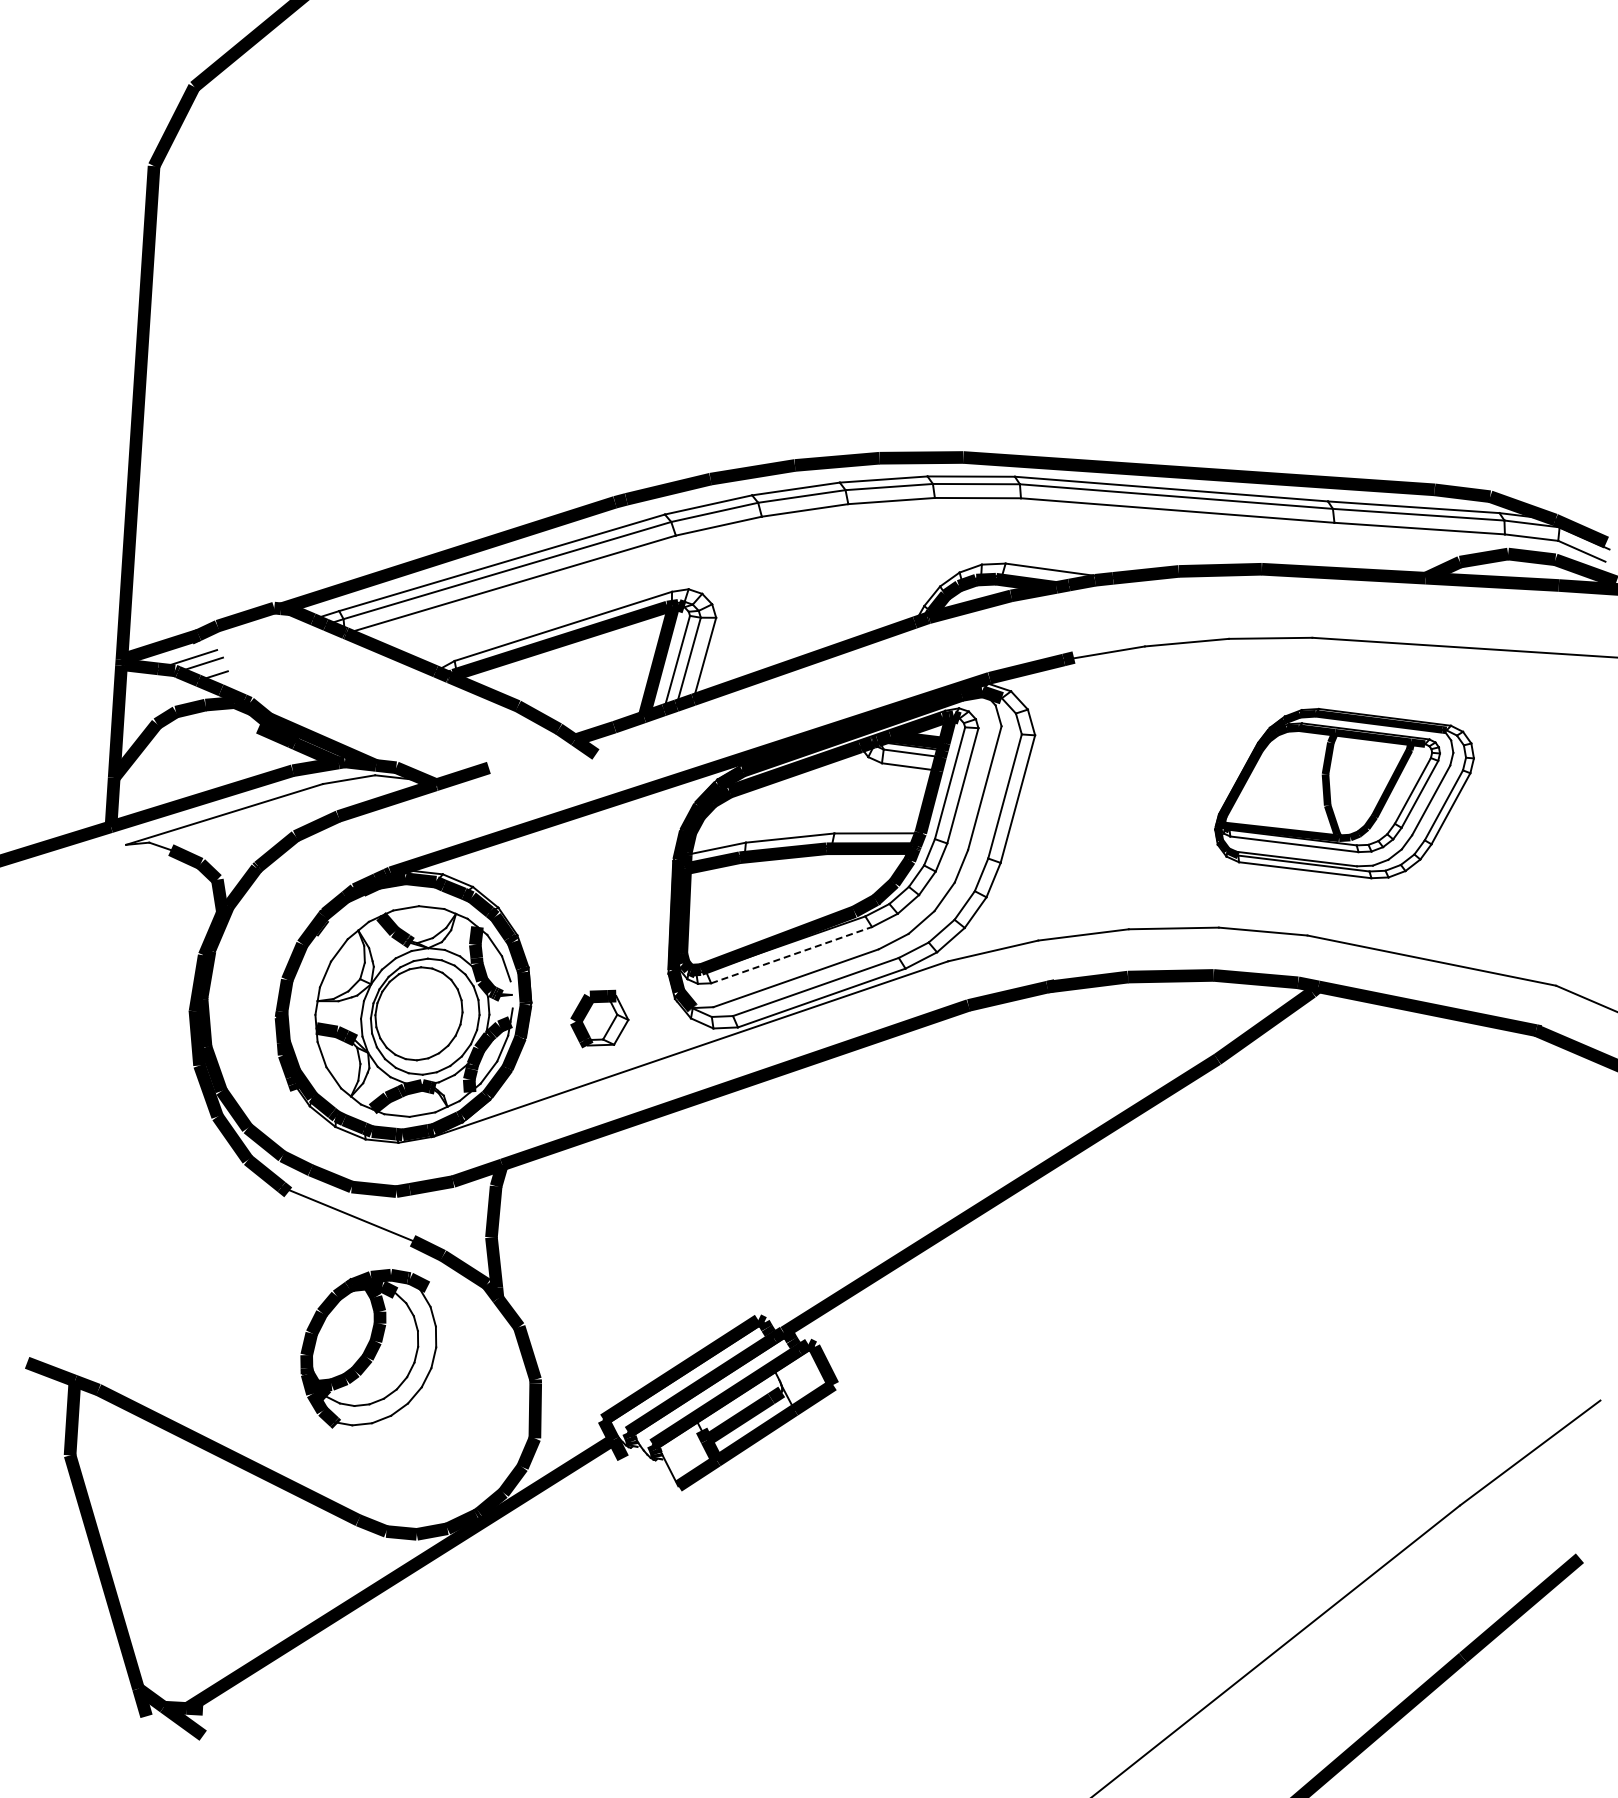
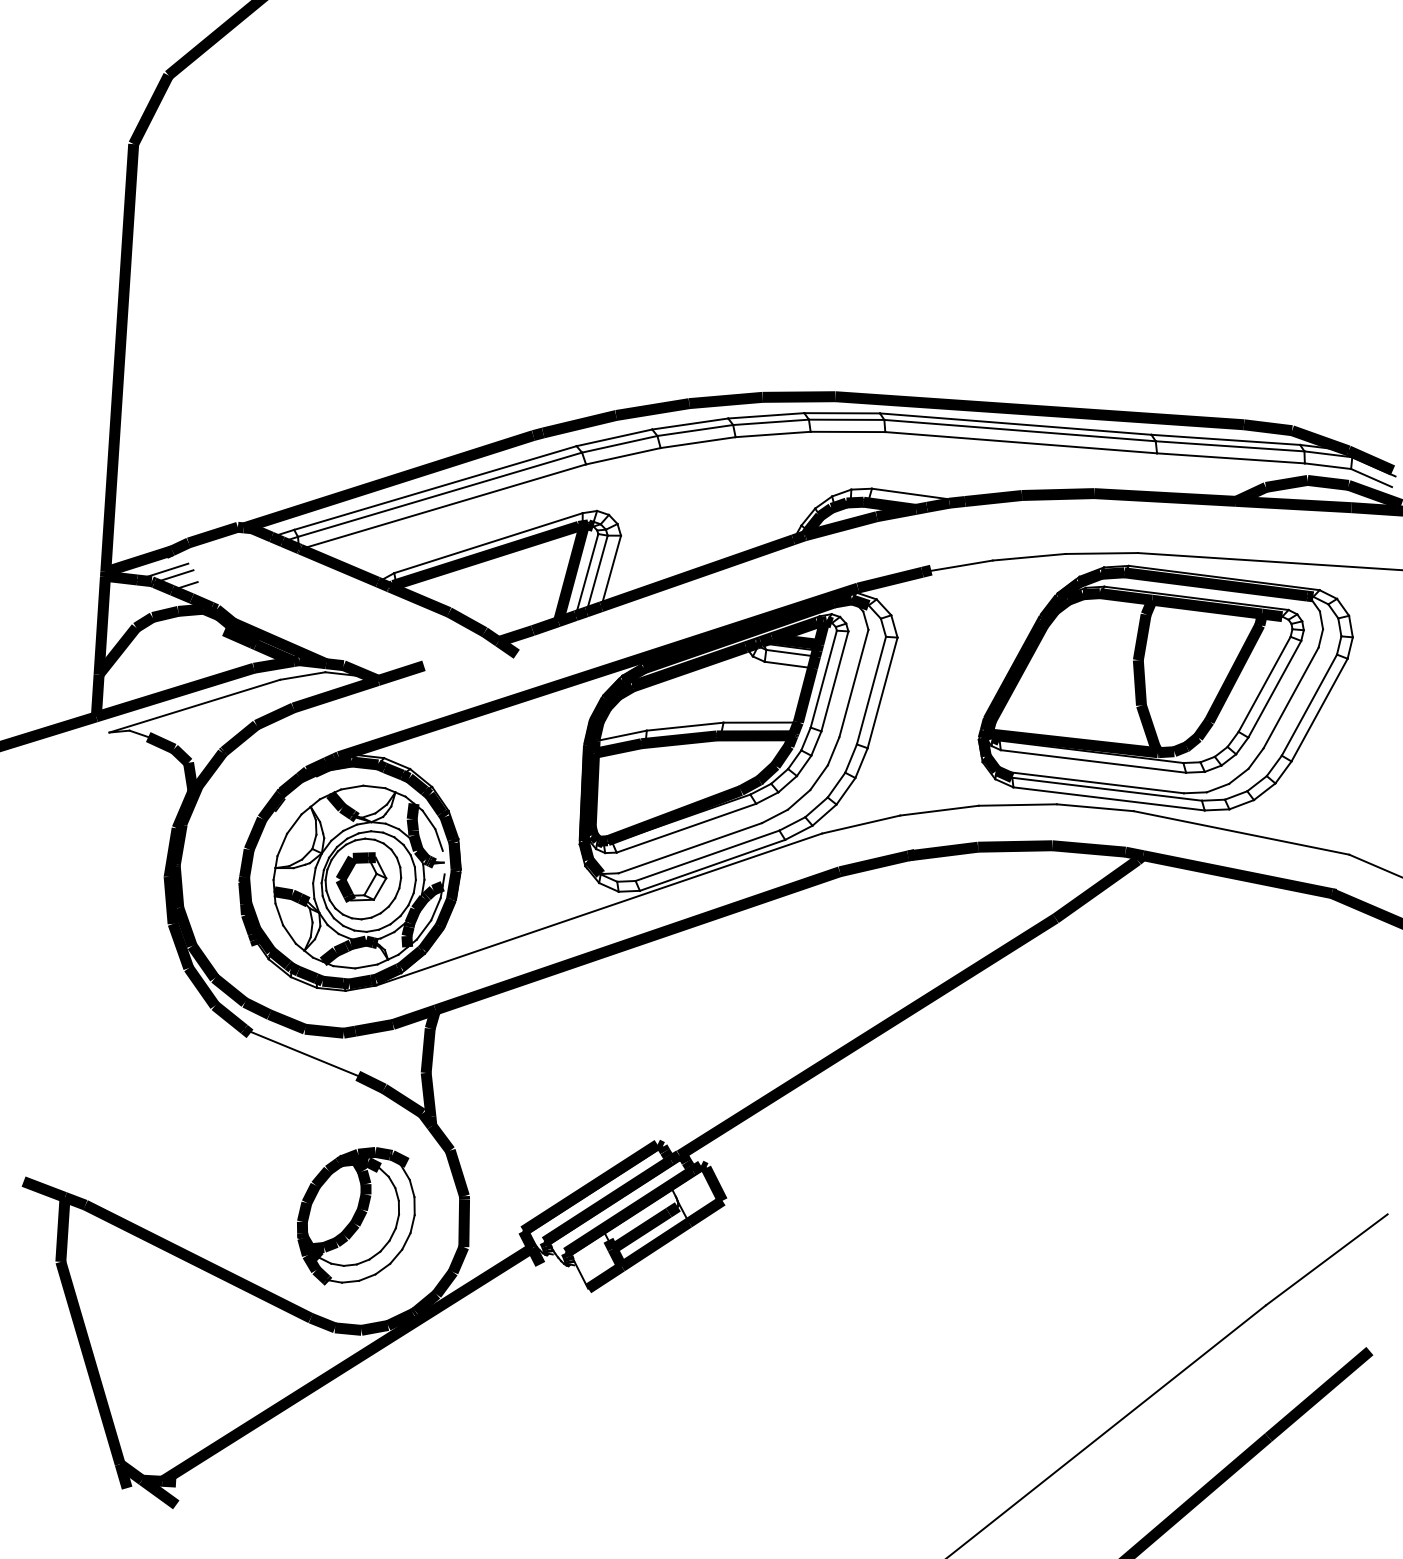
part: (1344, 793) -> (1165, 688), size x1.67
line: (792, 955) -> (687, 828), dashed -> solid
part: (599, 1018) -> (361, 877), moved
part: (368, 1348) -> (356, 1216), moved

